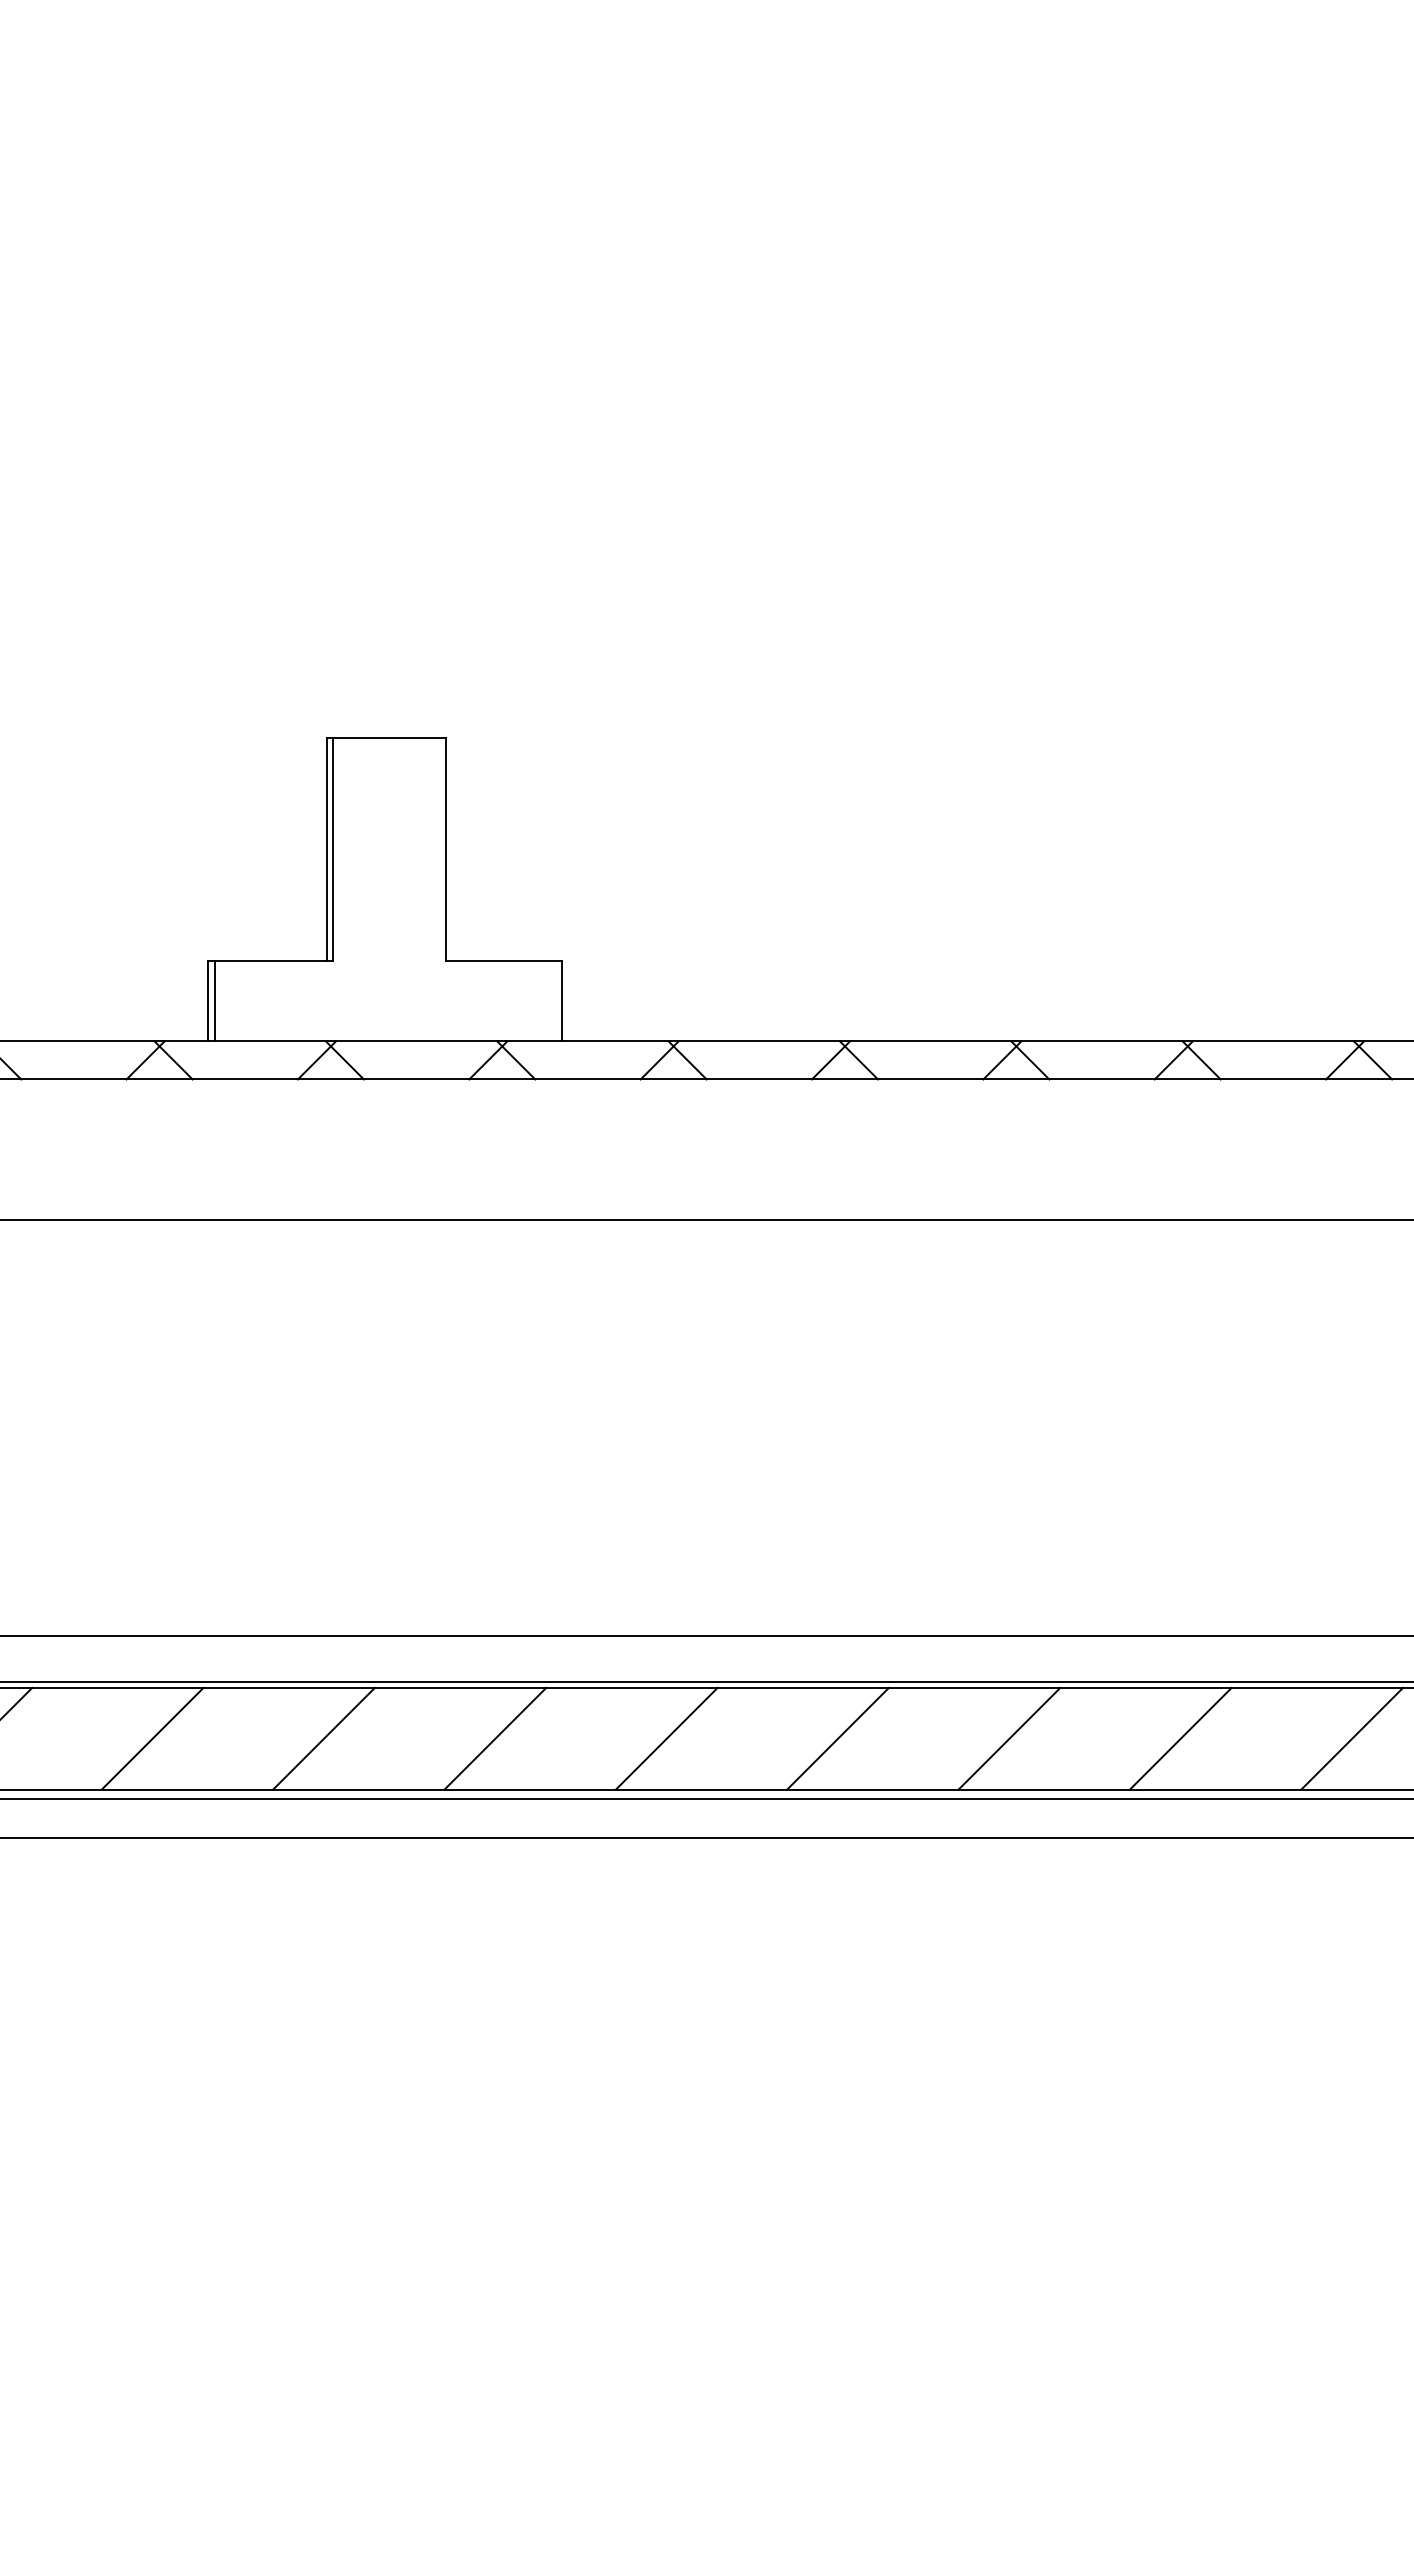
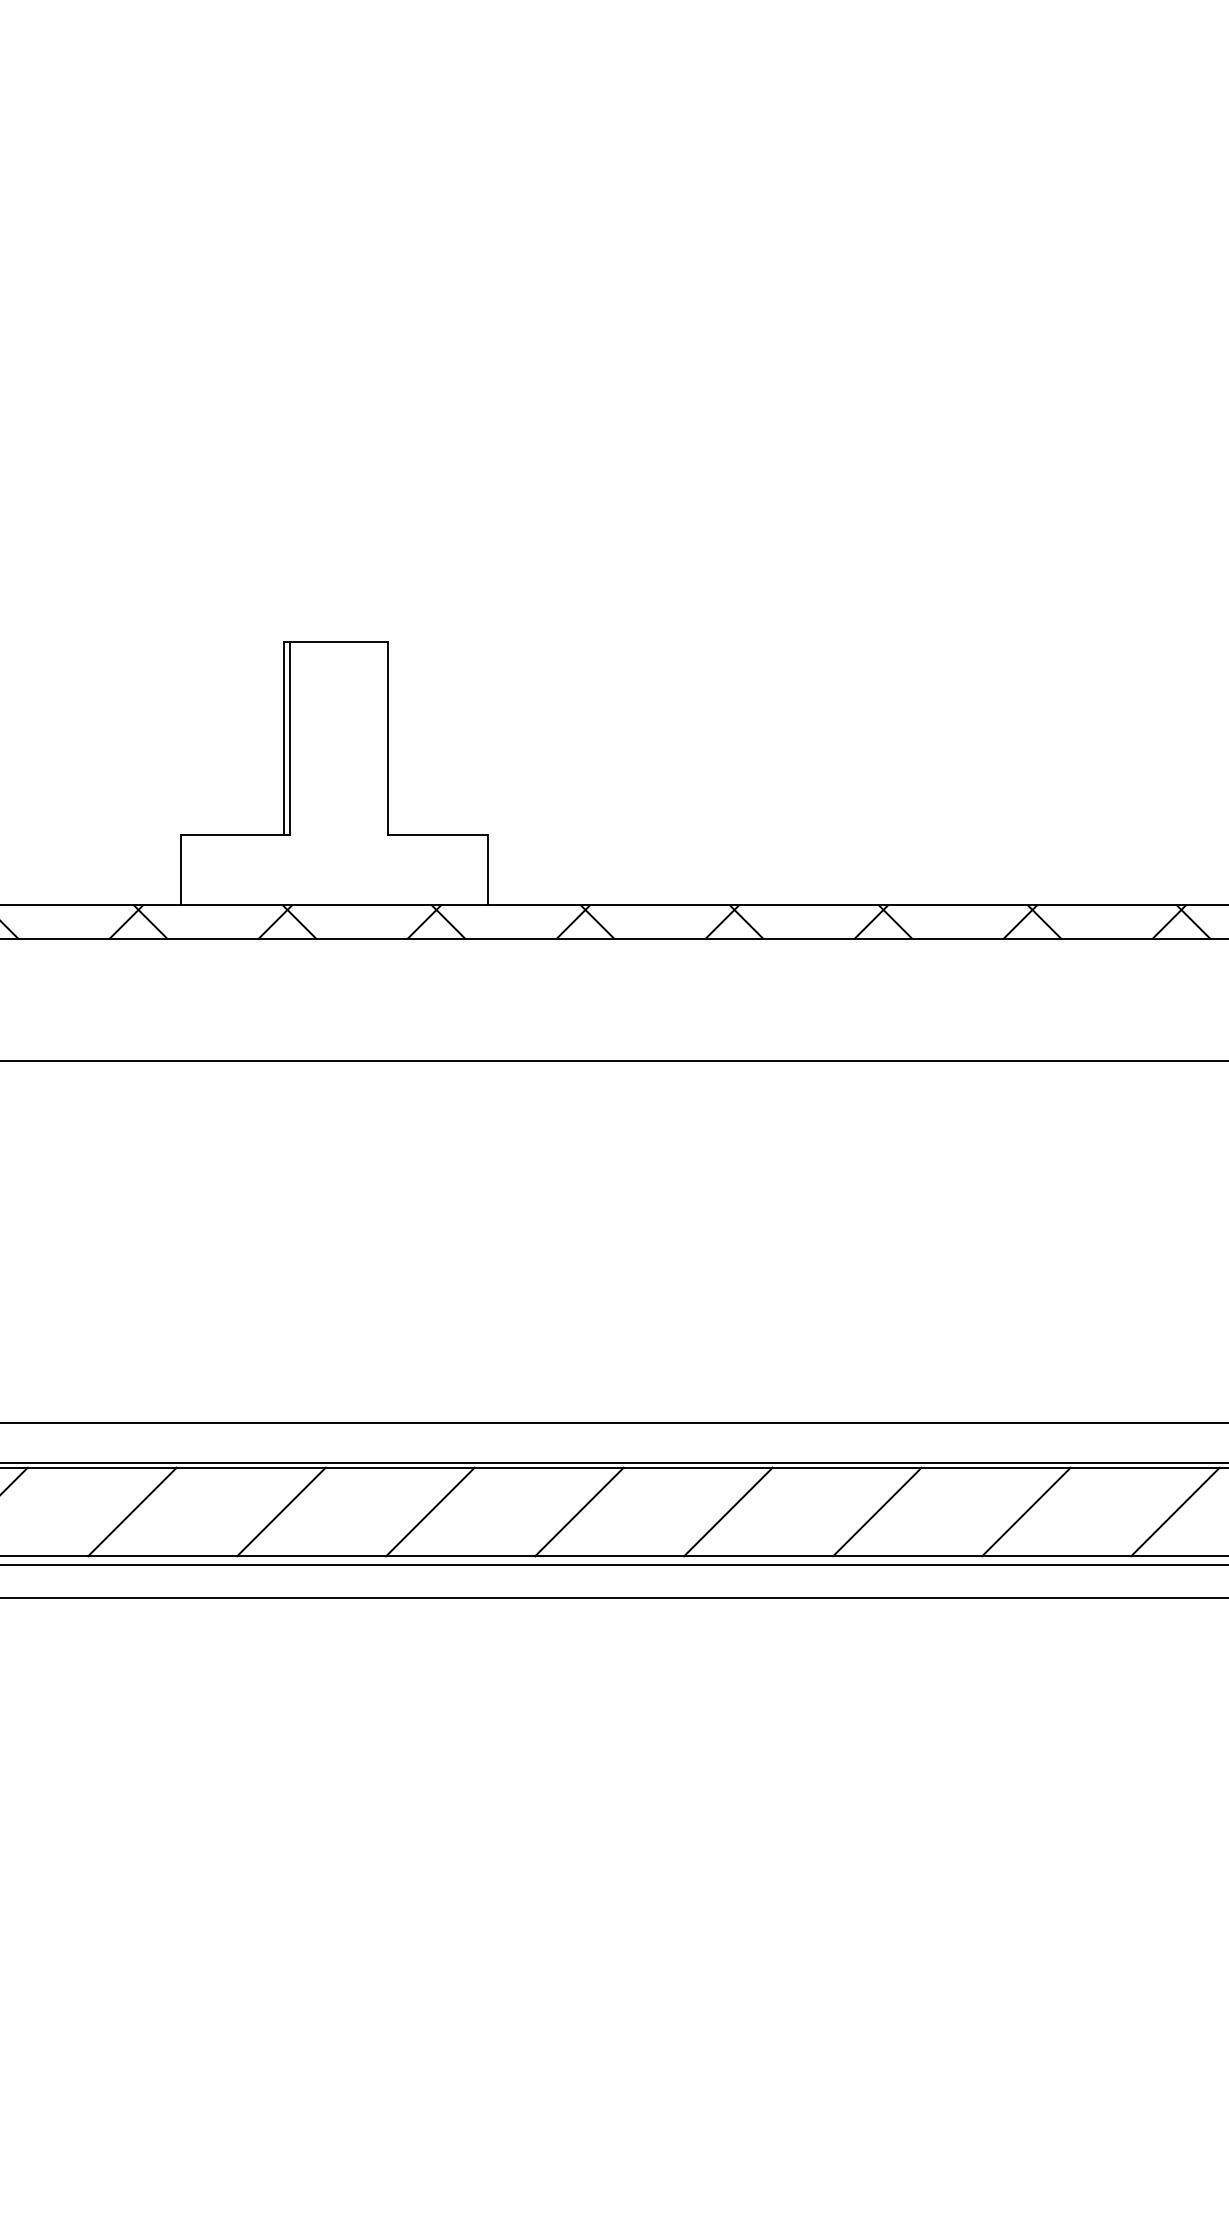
line: (214, 1000) -> (186, 870), removed

